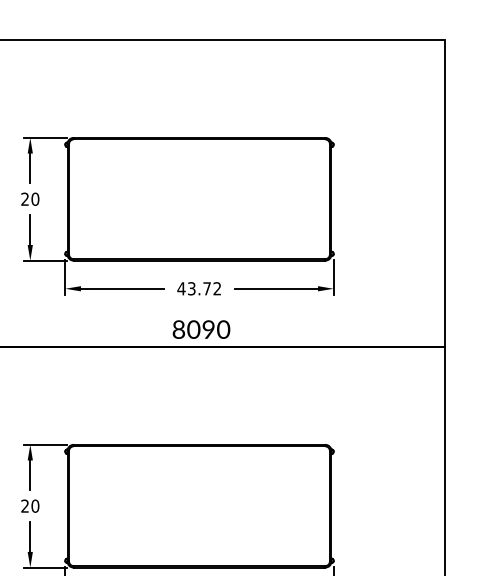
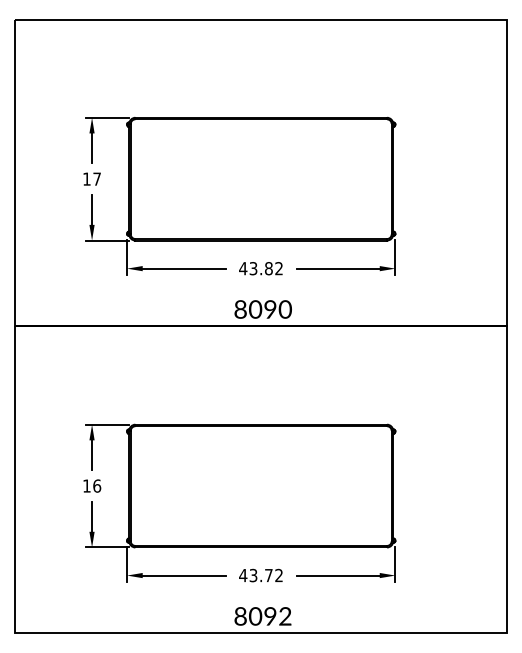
text: (30, 198) -> (92, 178), 20 -> 17
text: (206, 288) -> (268, 268), 43.72 -> 43.82
text: (30, 505) -> (92, 485), 20 -> 16

